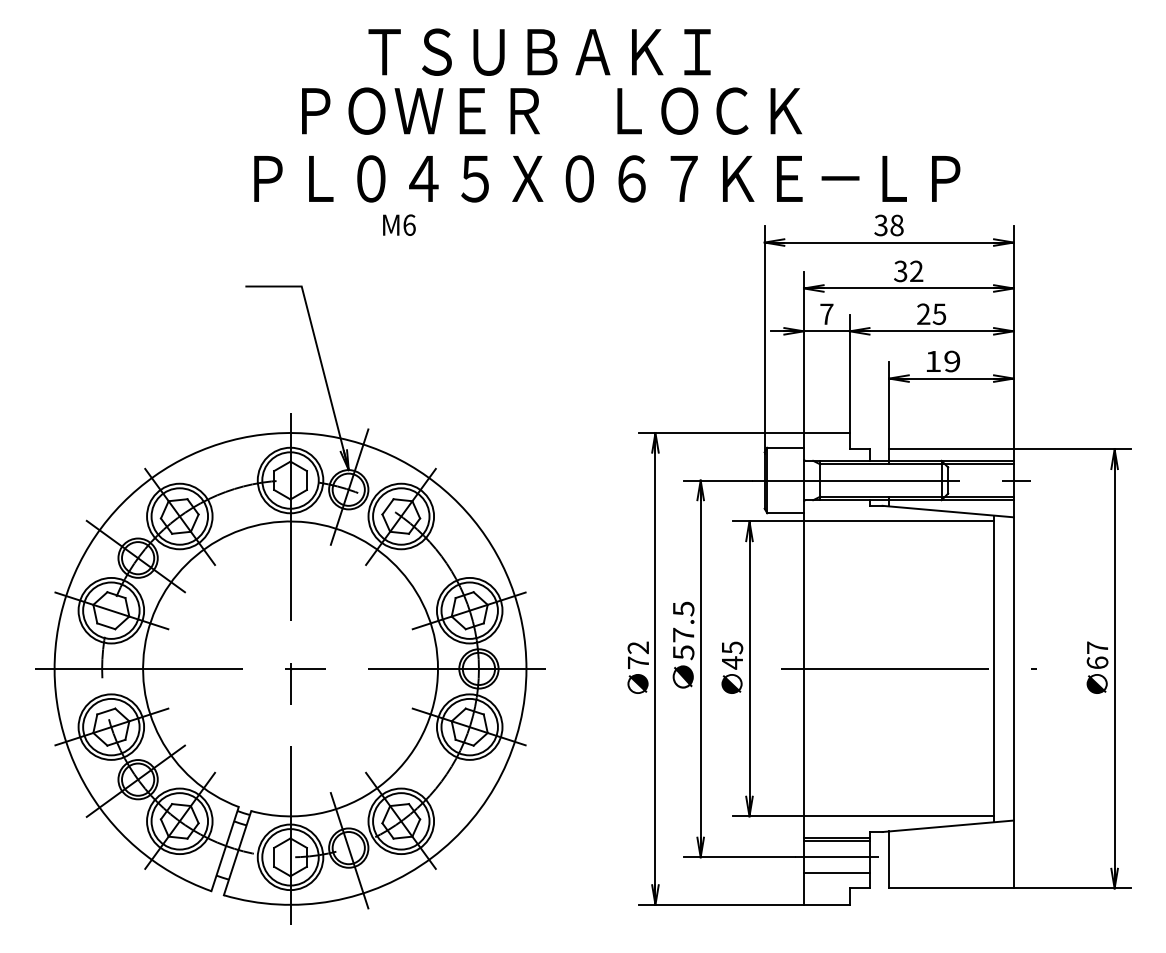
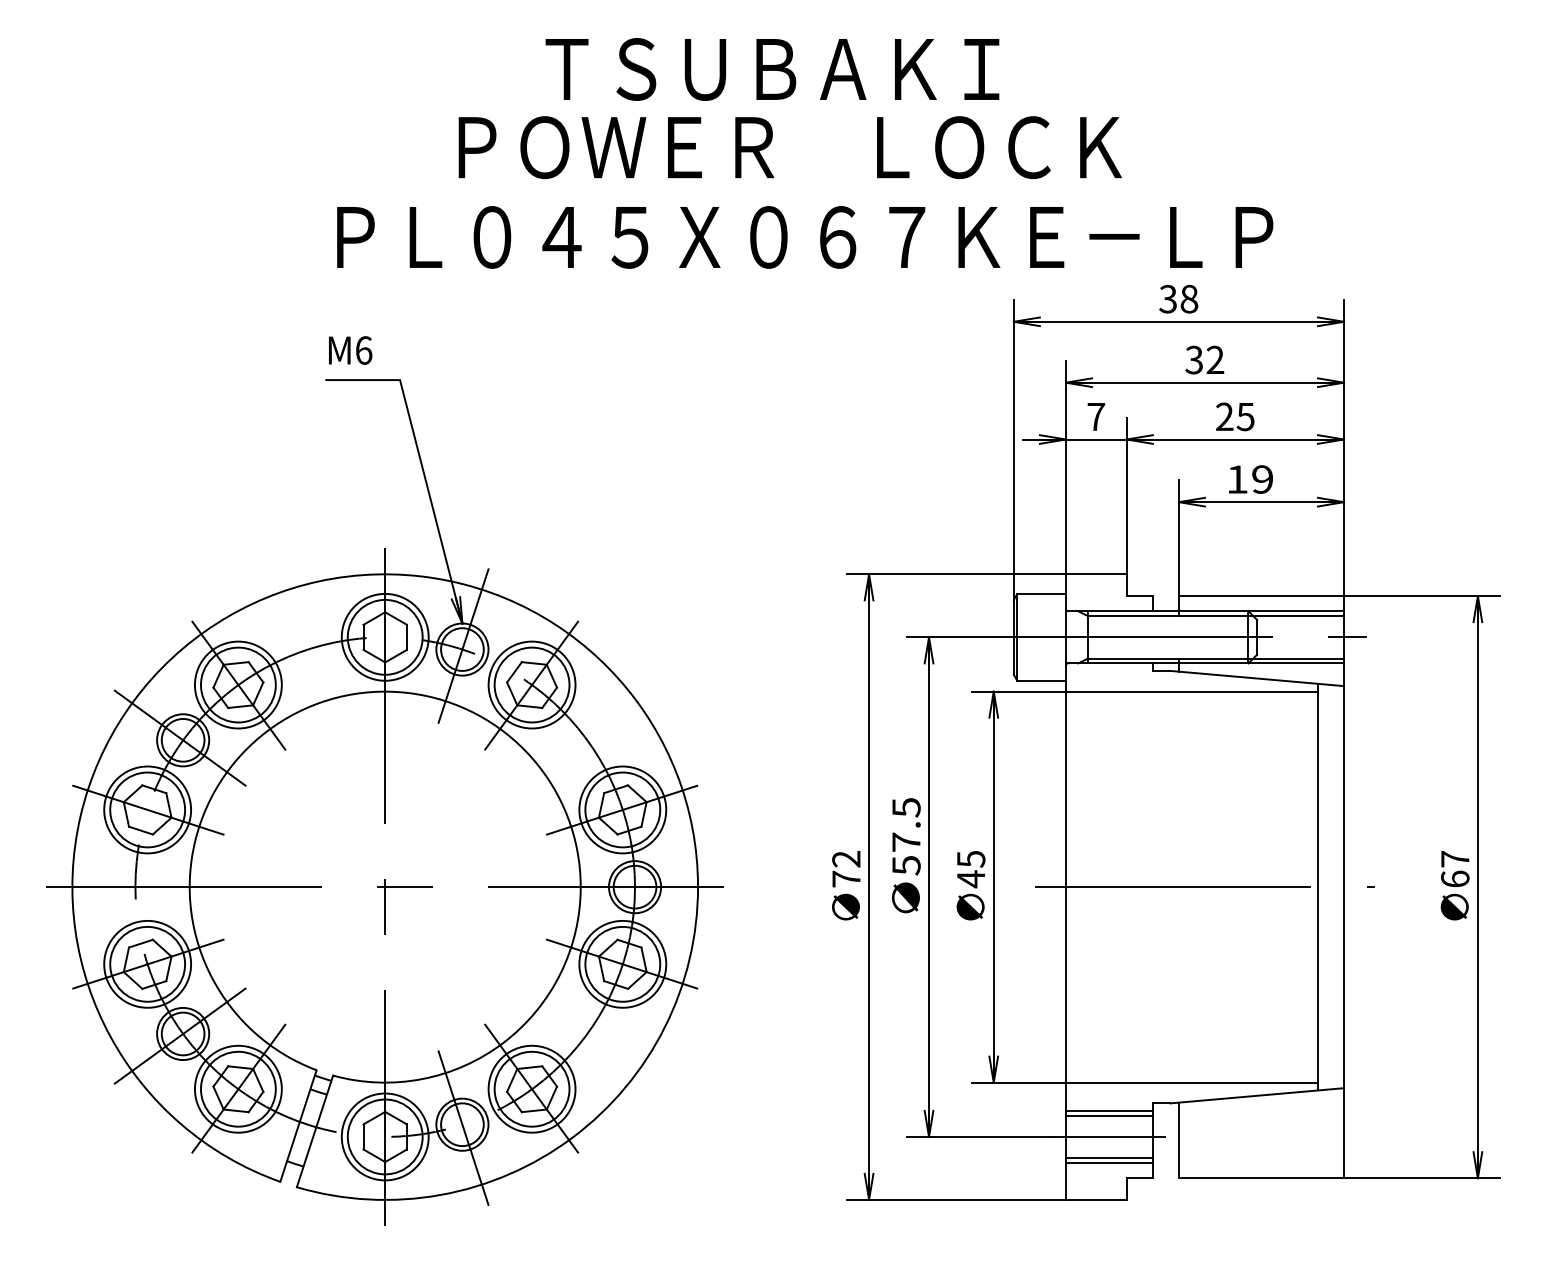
text: (539, 51) -> (772, 68), moved
text: (551, 110) -> (789, 146), moved
text: (399, 224) -> (350, 349), moved
line: (836, 877) -> (1109, 1163), added

